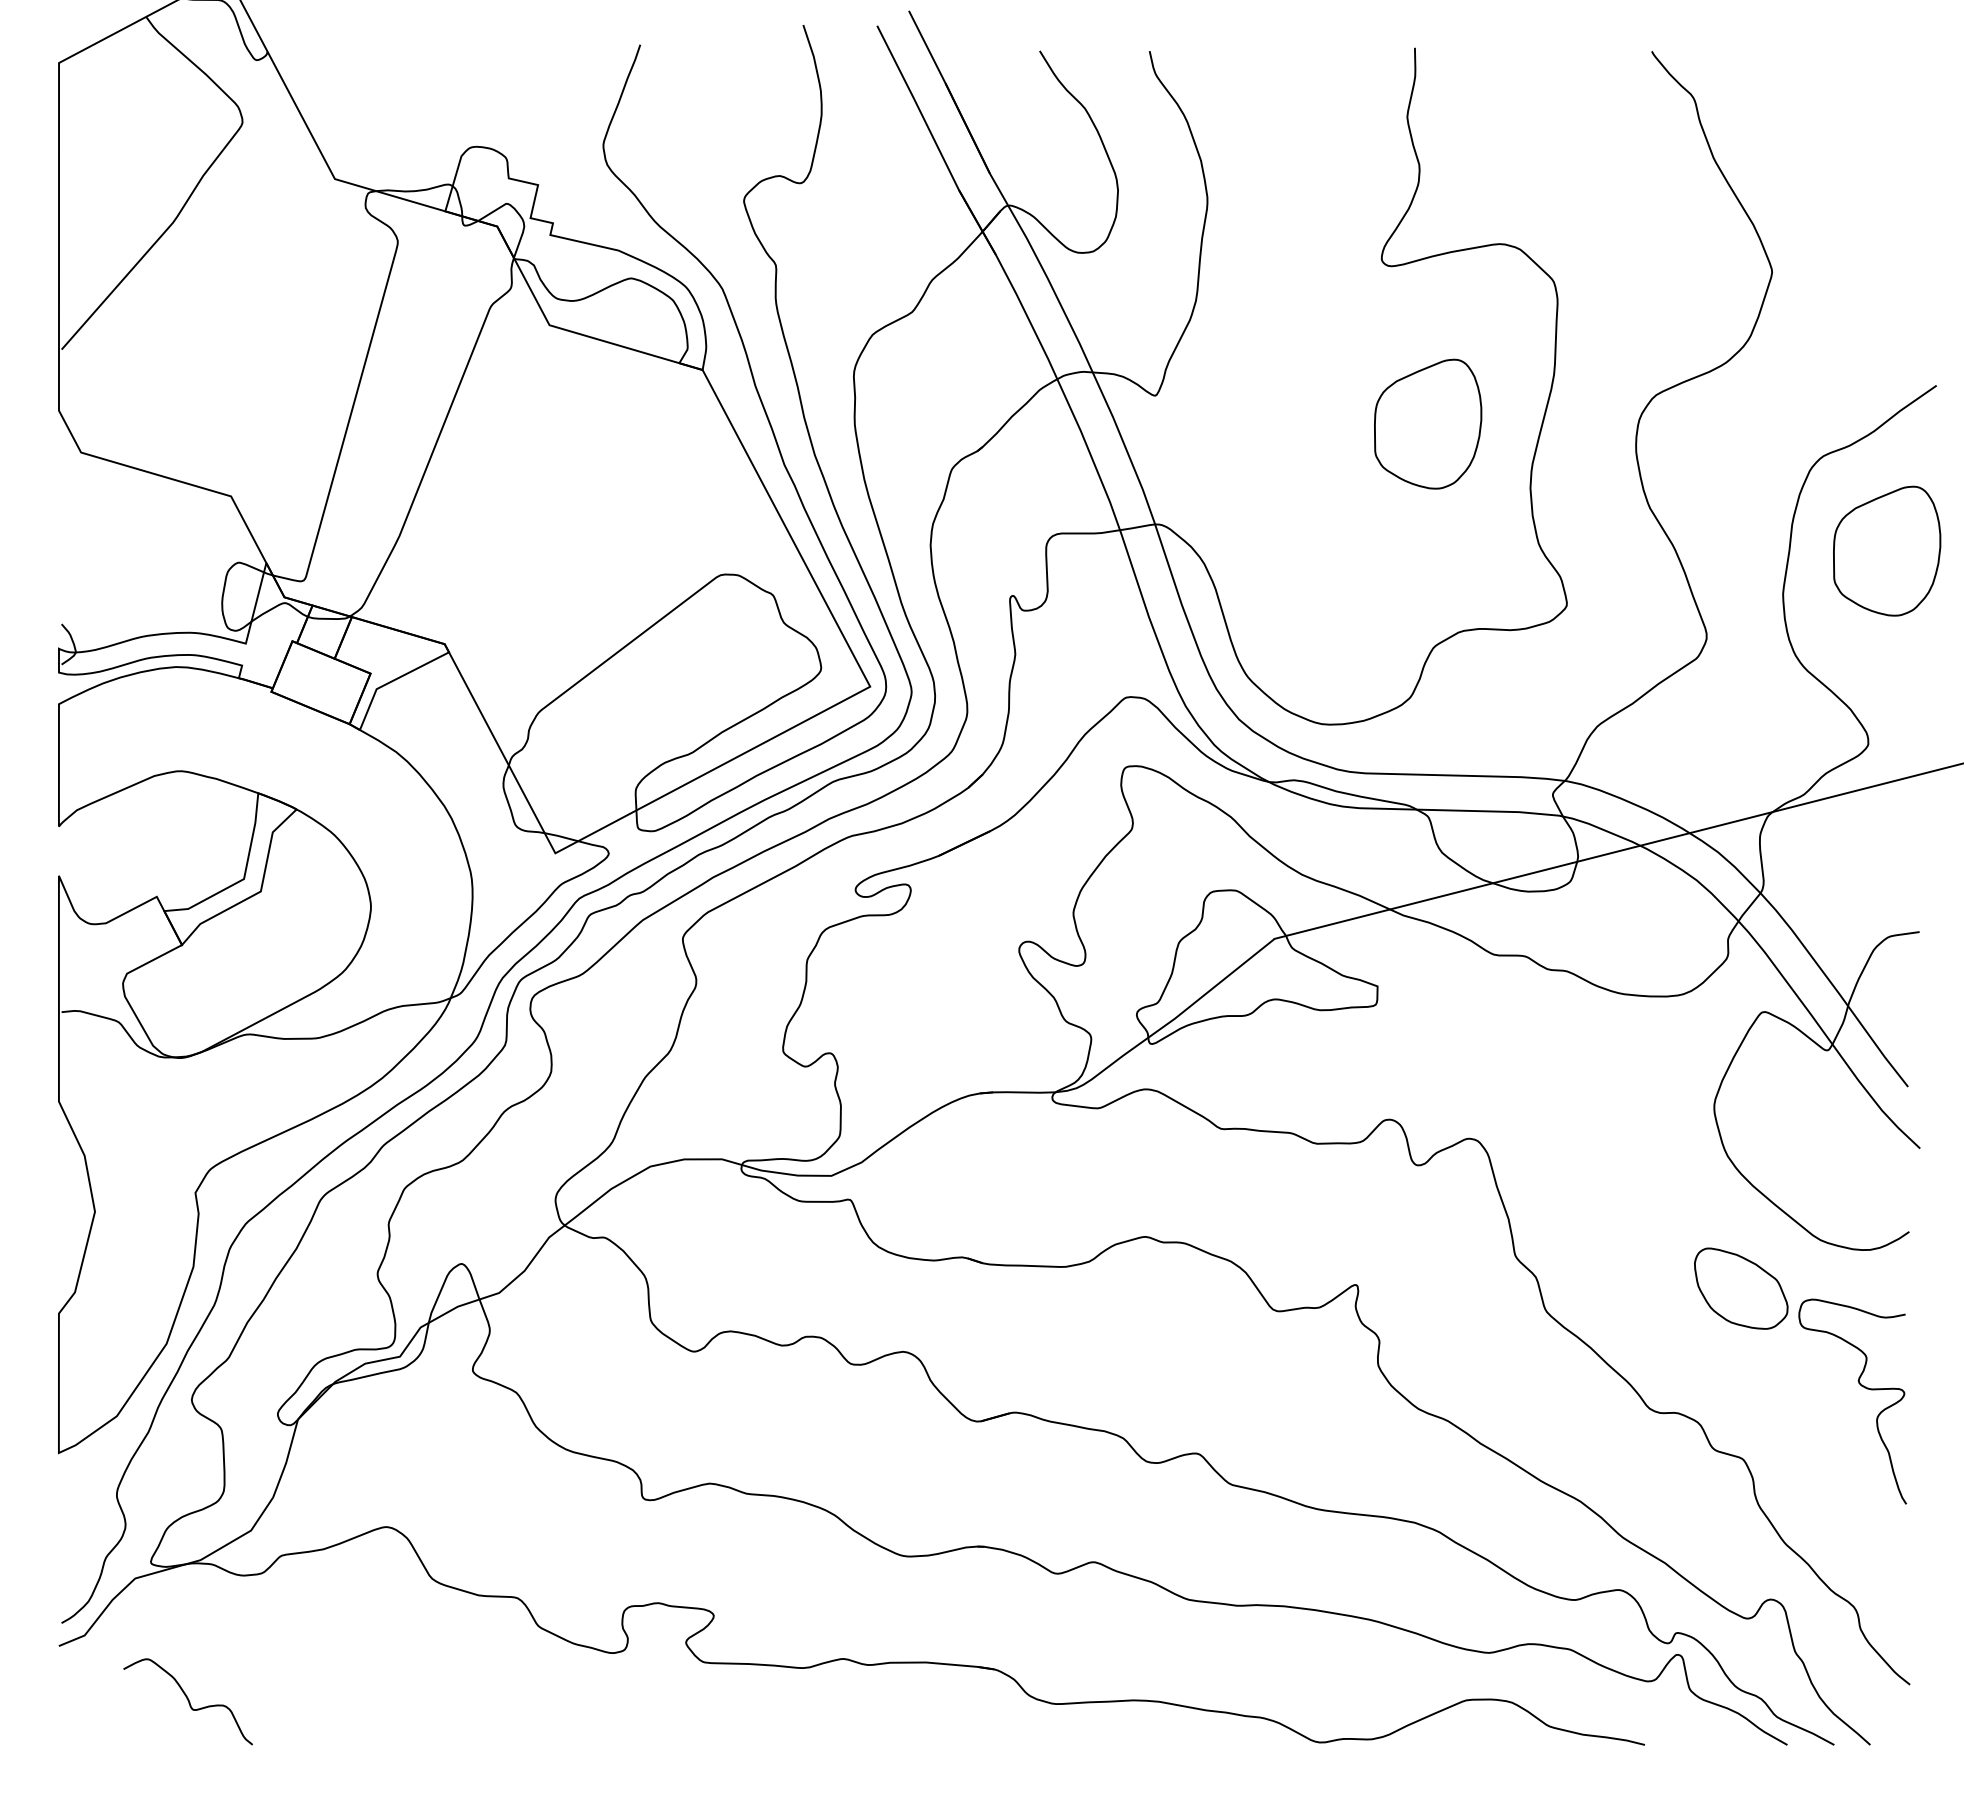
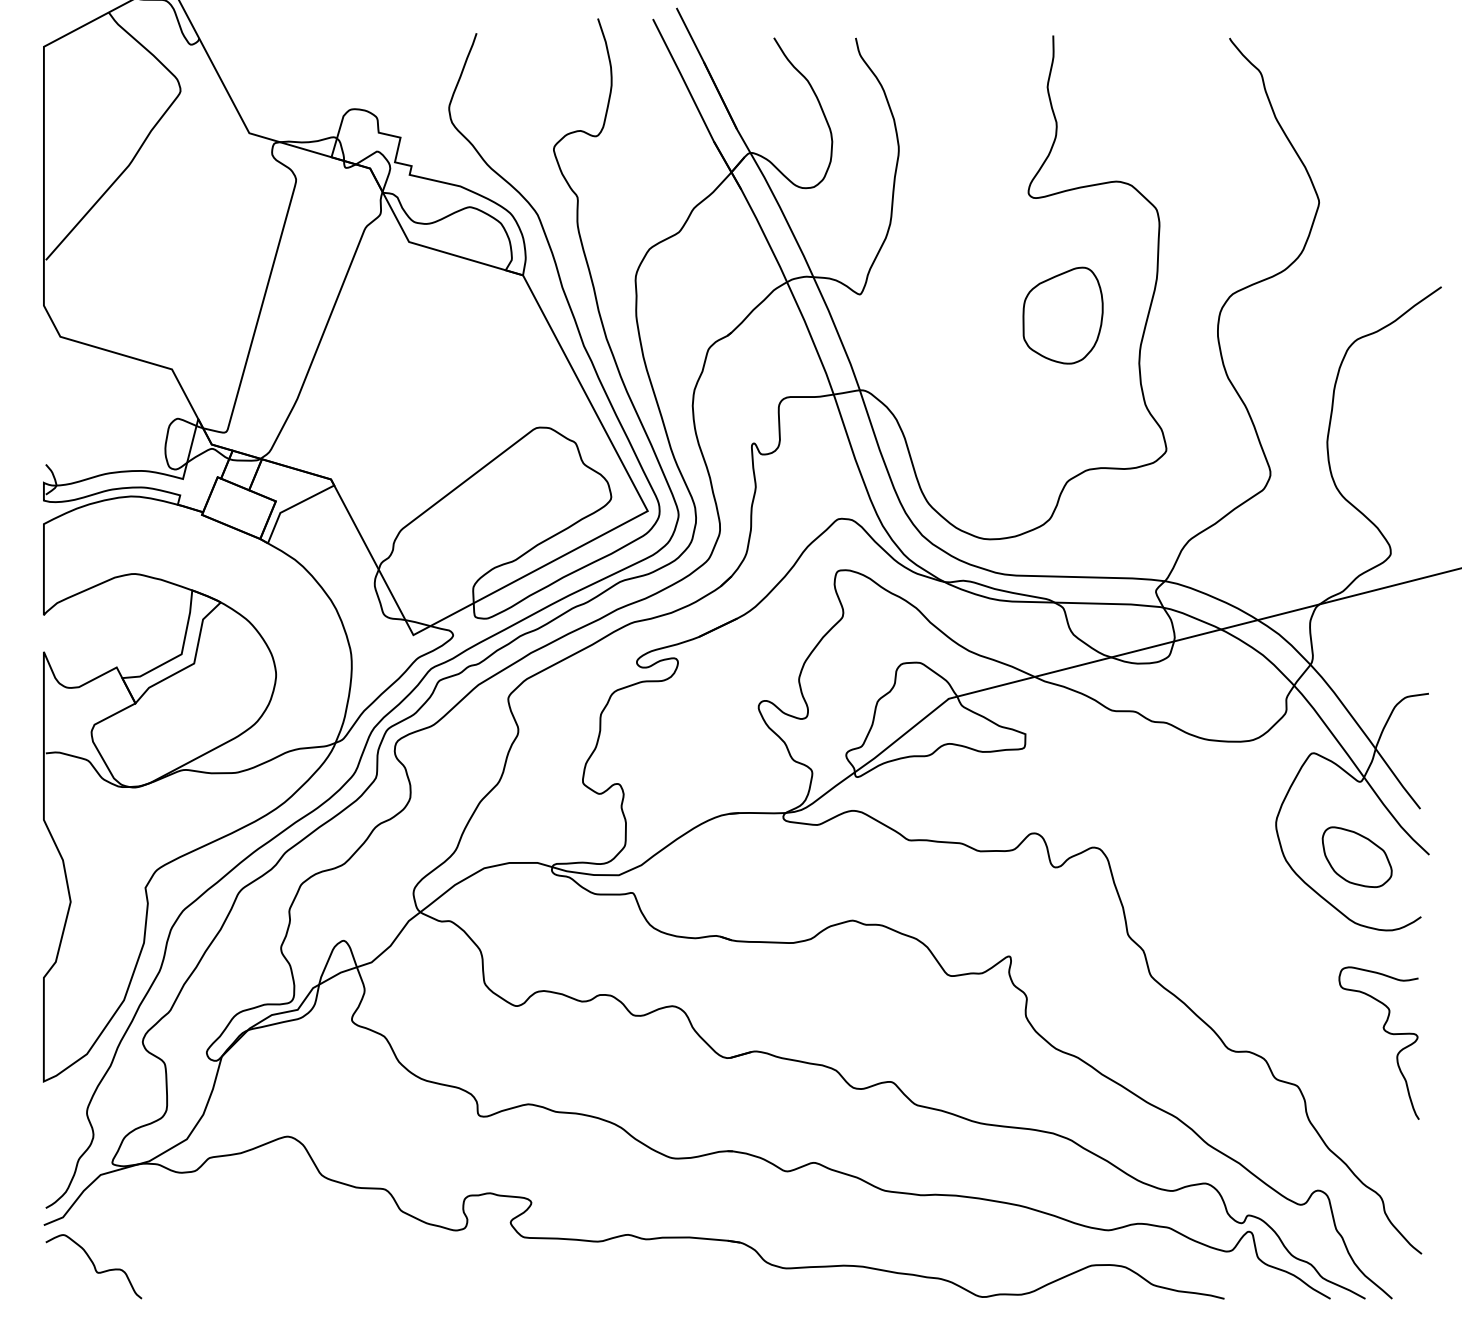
part: (1887, 550) -> (1405, 409), removed
part: (1741, 1288) -> (1357, 857), moved
curve: (187, 1700) -> (93, 1265), moved

